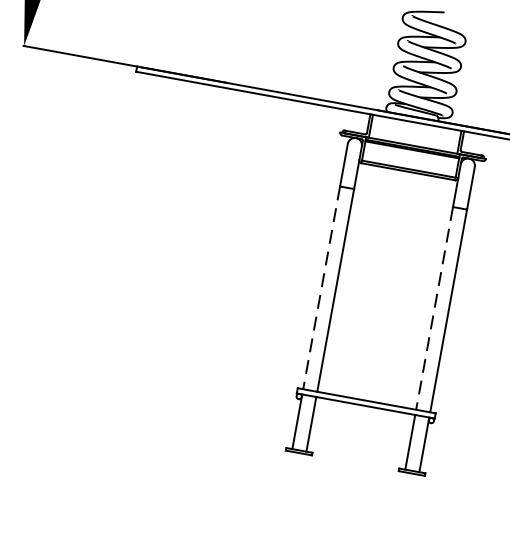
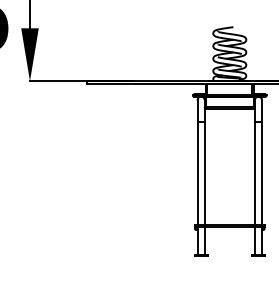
line: (321, 288) -> (197, 173), dashed -> solid
line: (433, 308) -> (254, 173), dashed -> solid

